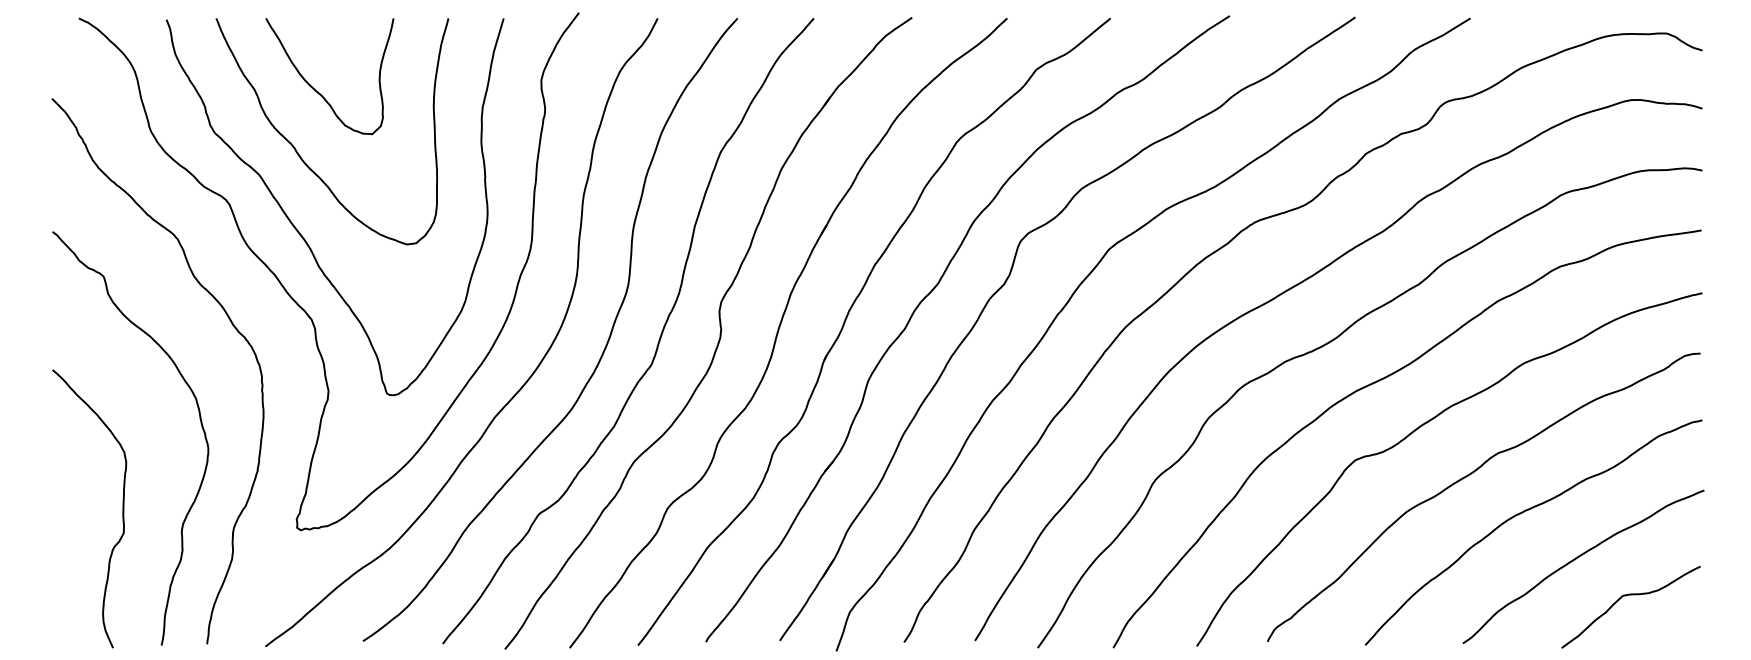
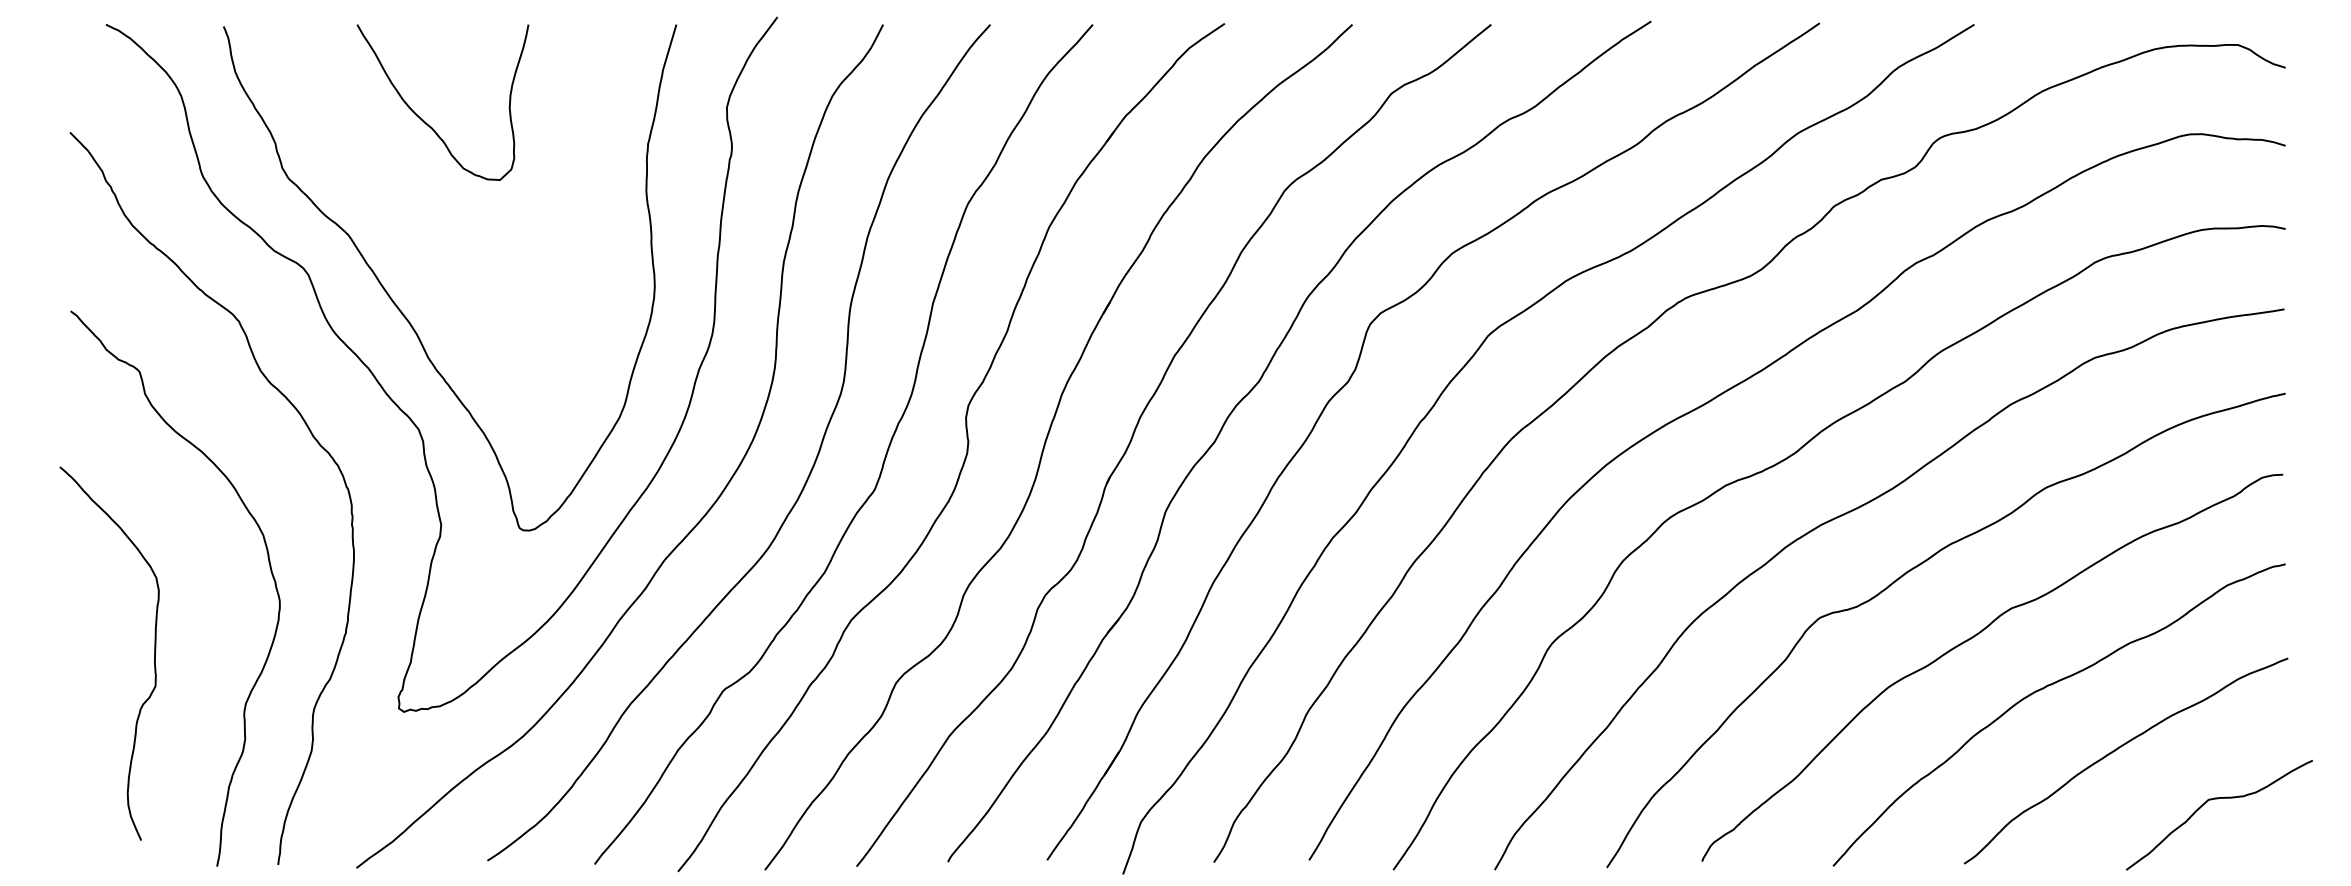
curve: (298, 152) -> (400, 204), removed
curve: (122, 508) -> (153, 653), moved
curve: (1630, 595) -> (2218, 799), moved

